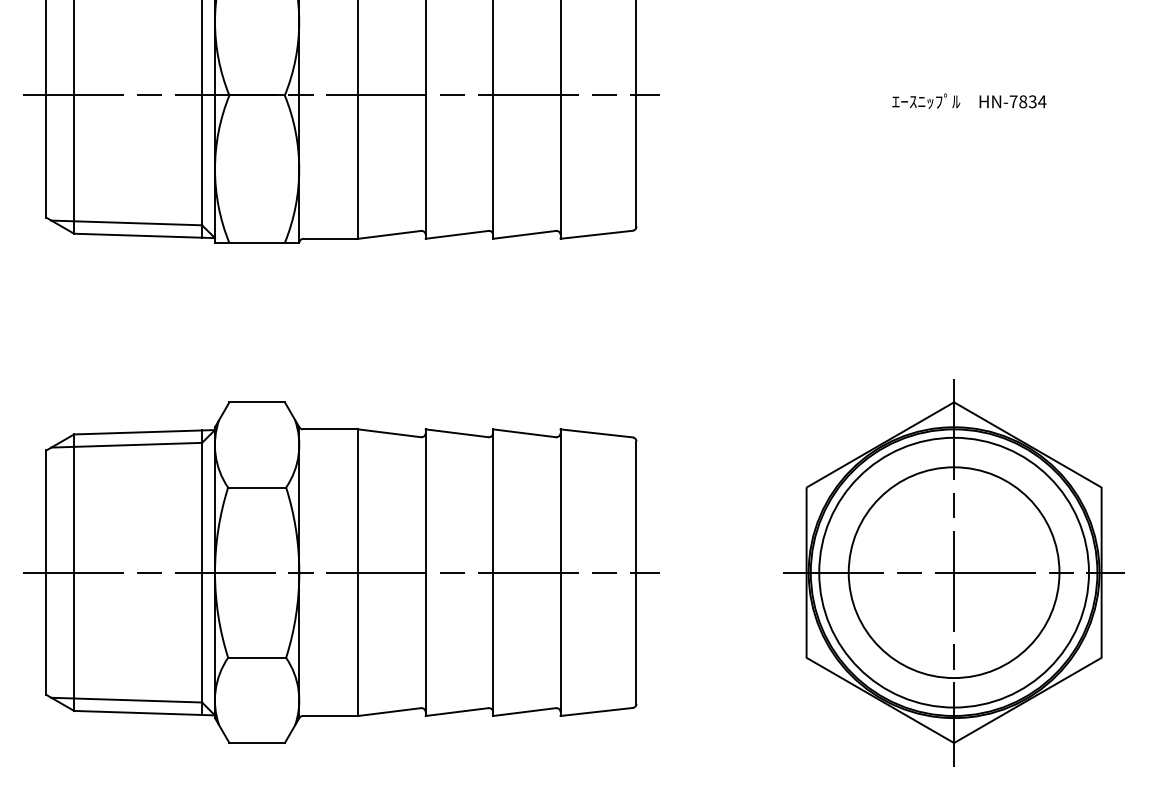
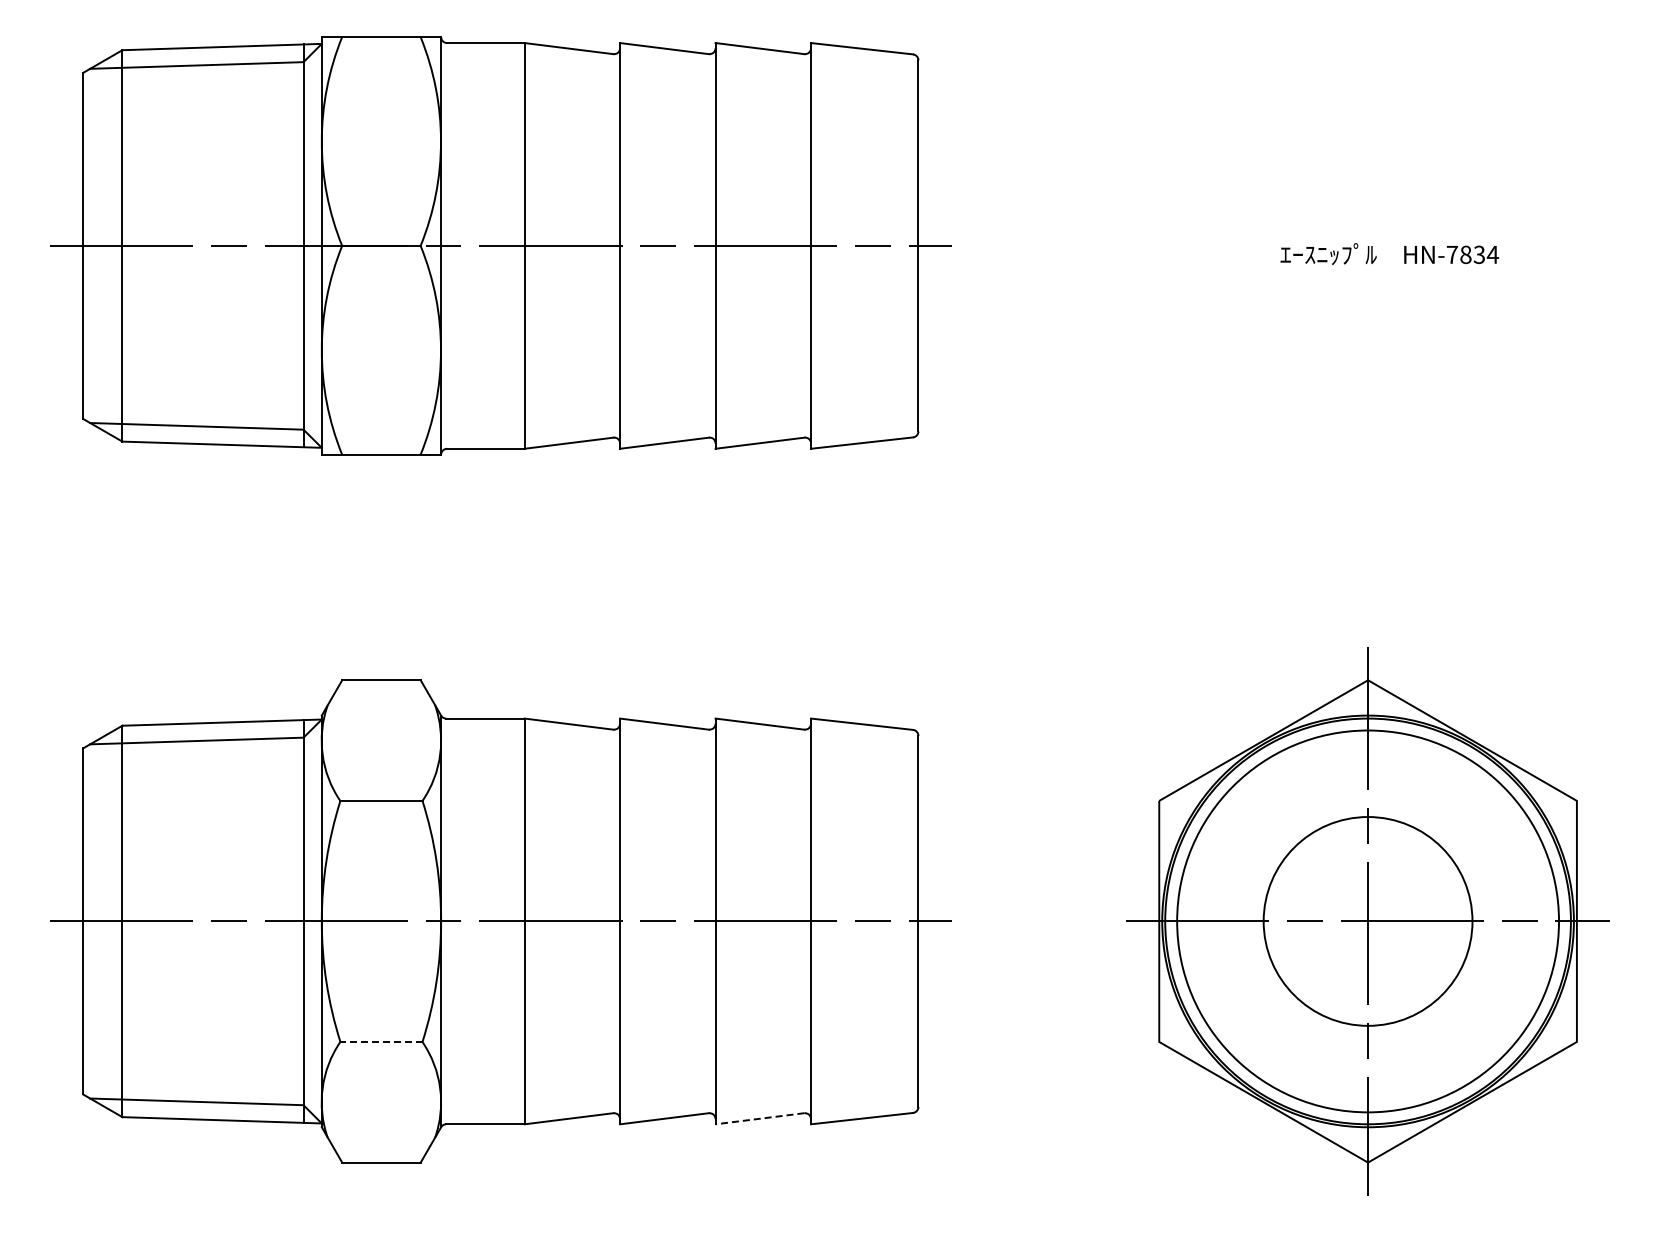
circle: (953, 572) -> (1367, 921), size x0.7
line: (256, 657) -> (380, 1041), solid -> dashed
line: (524, 711) -> (759, 1118), solid -> dashed

